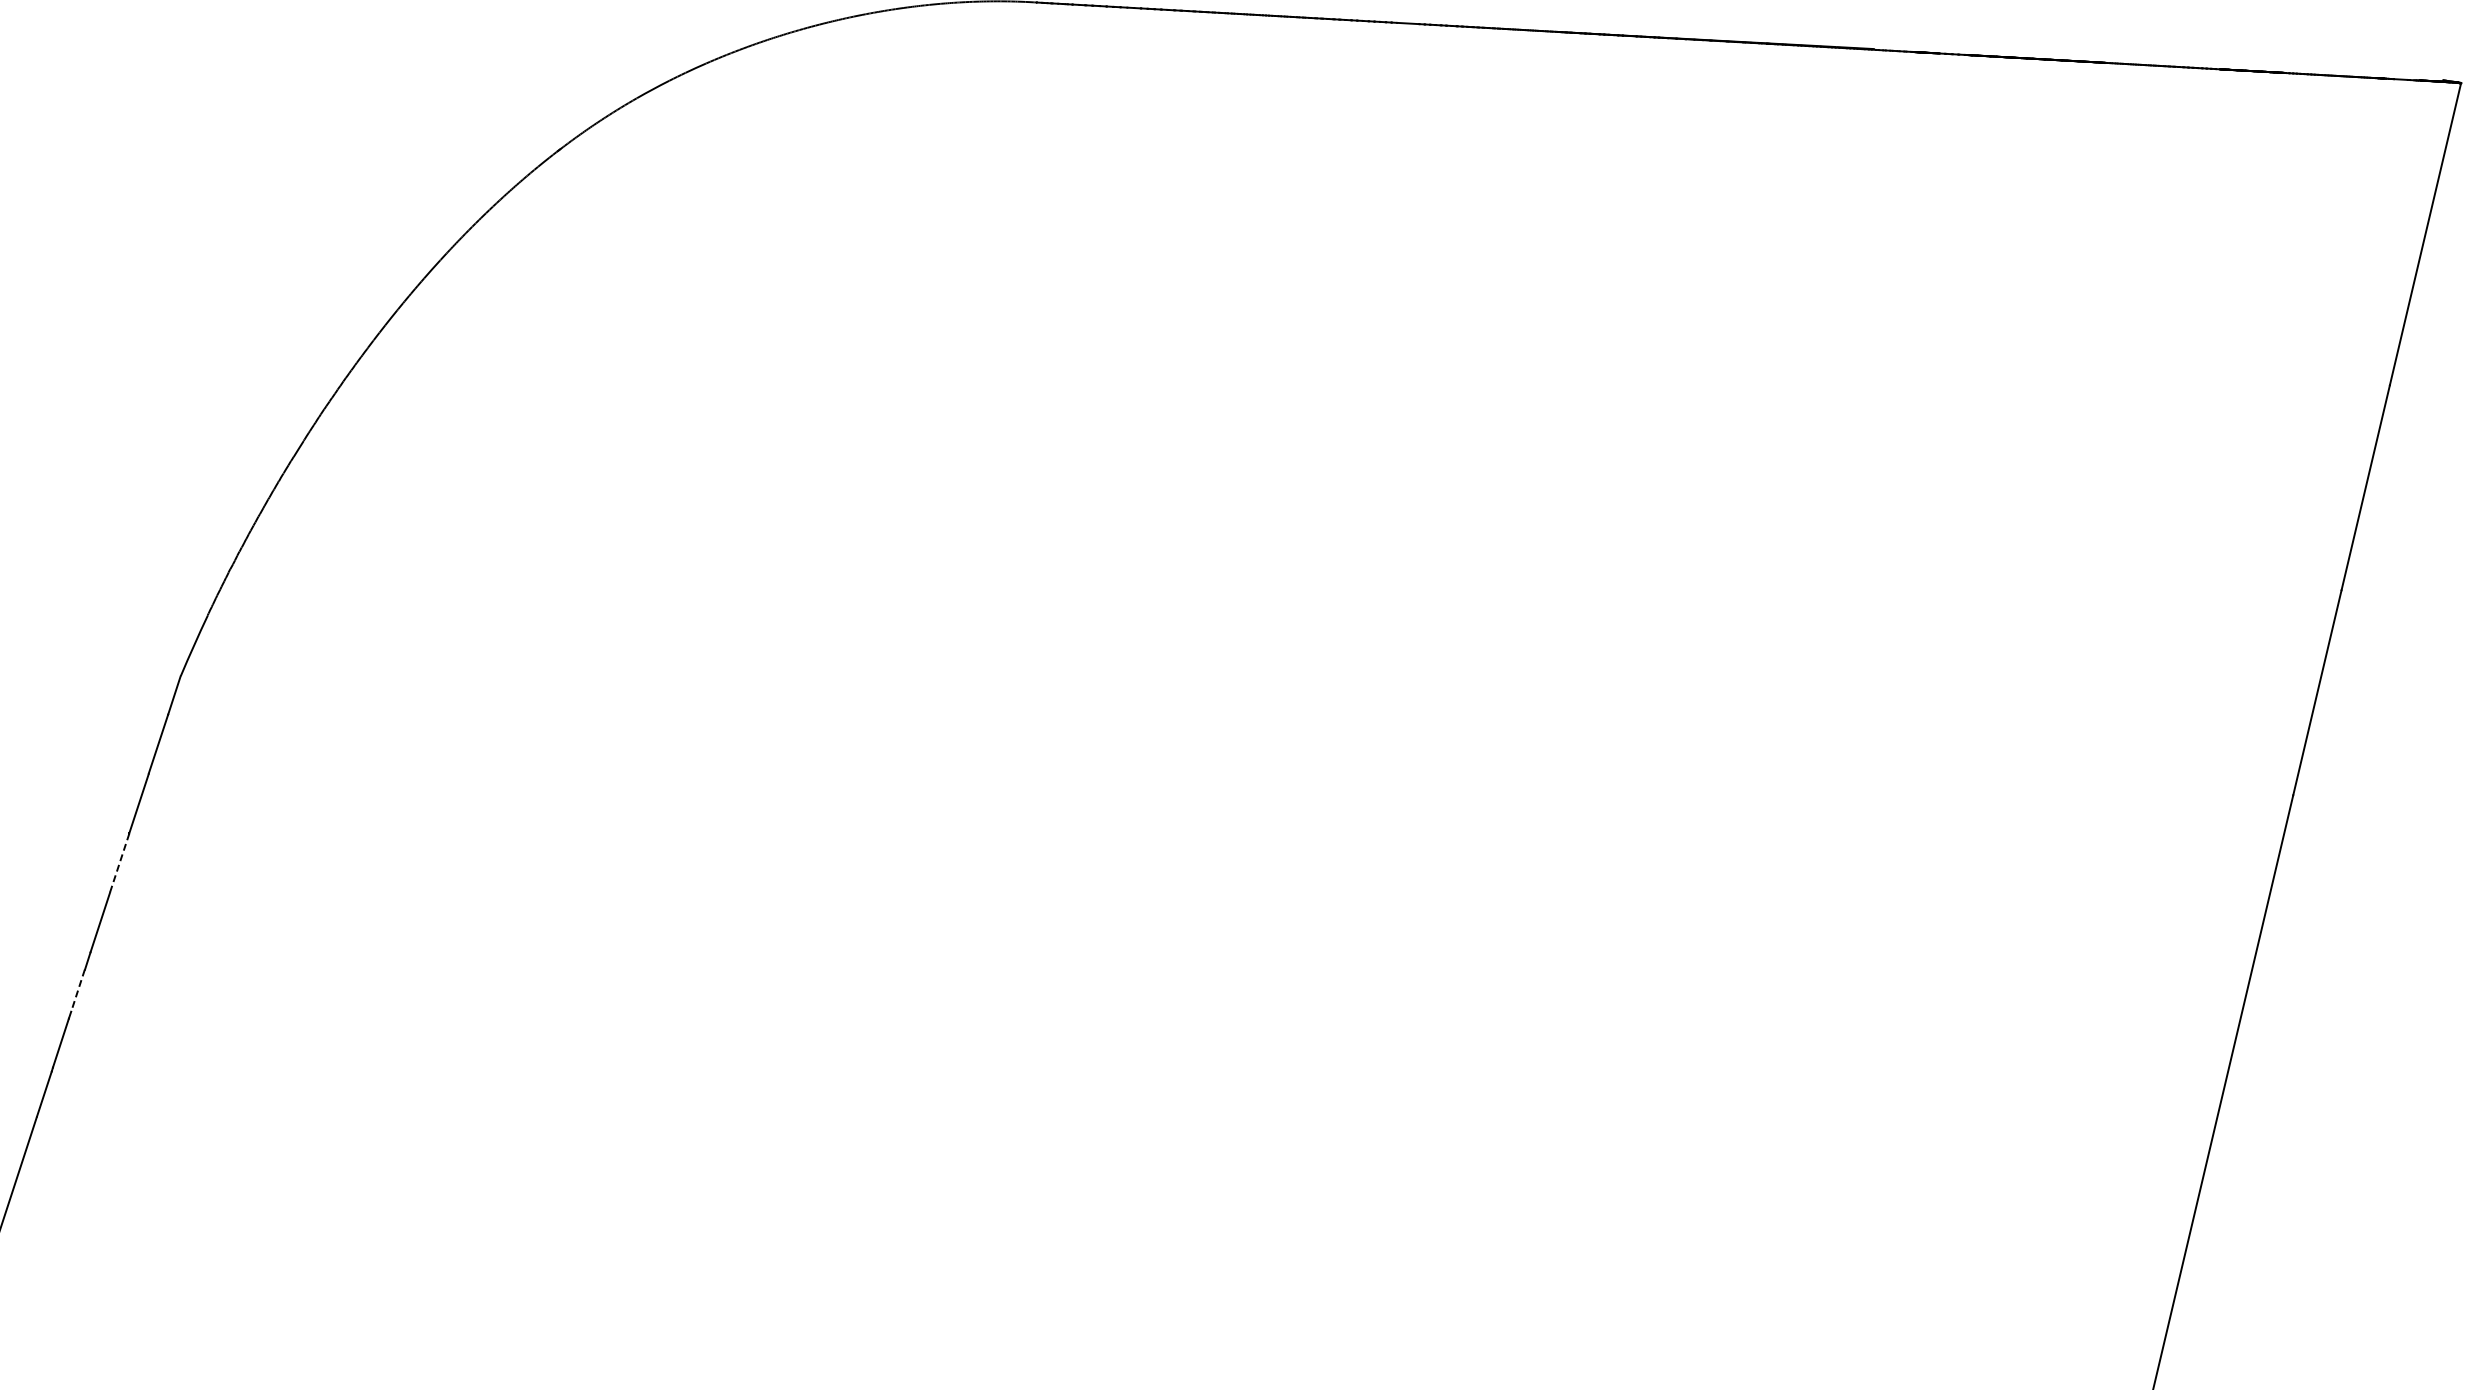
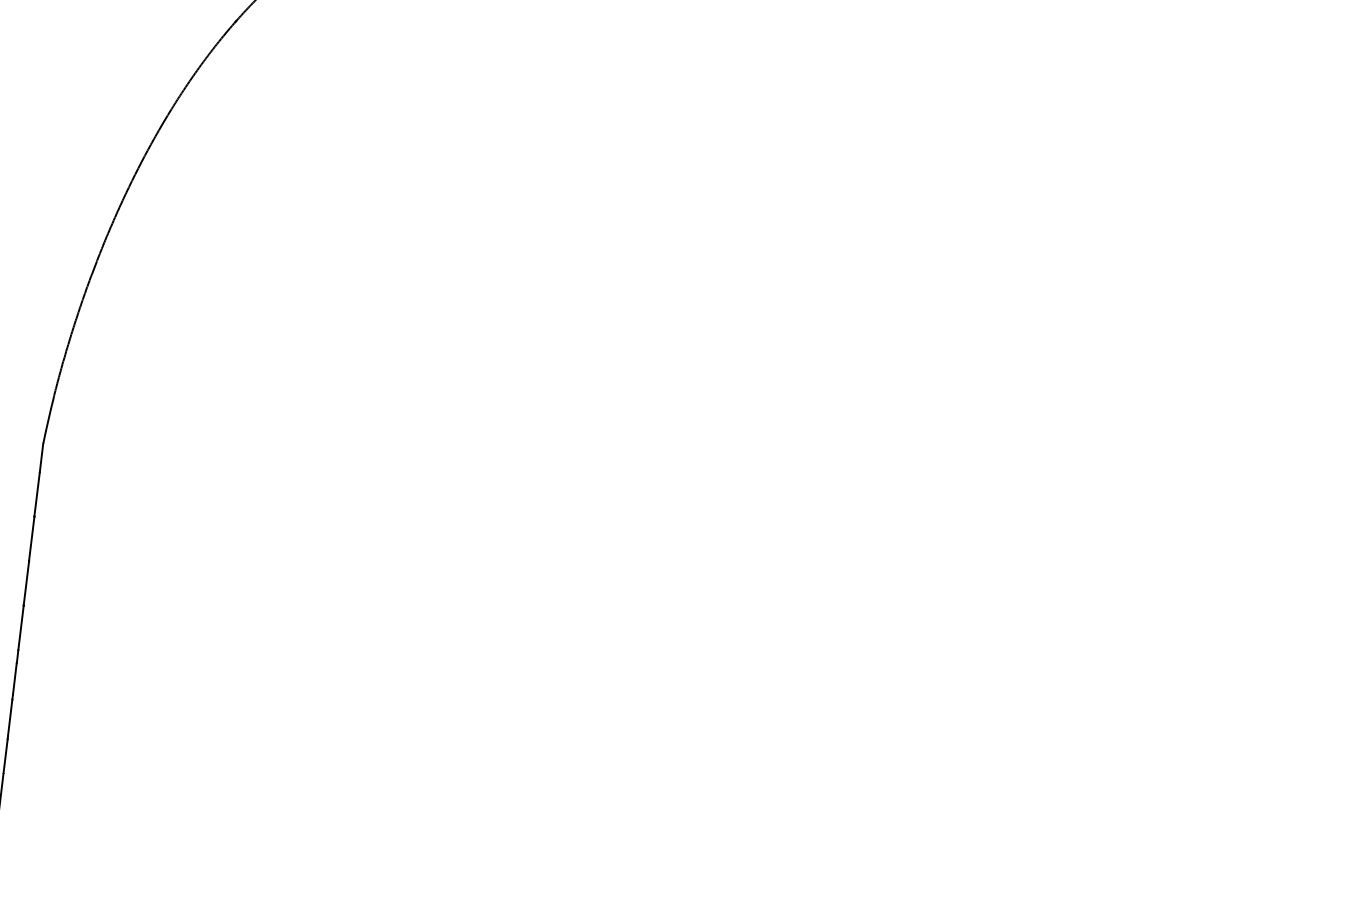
line: (119, 863) -> (26, 583), dashed -> solid
line: (77, 991) -> (14, 679), dashed -> solid

